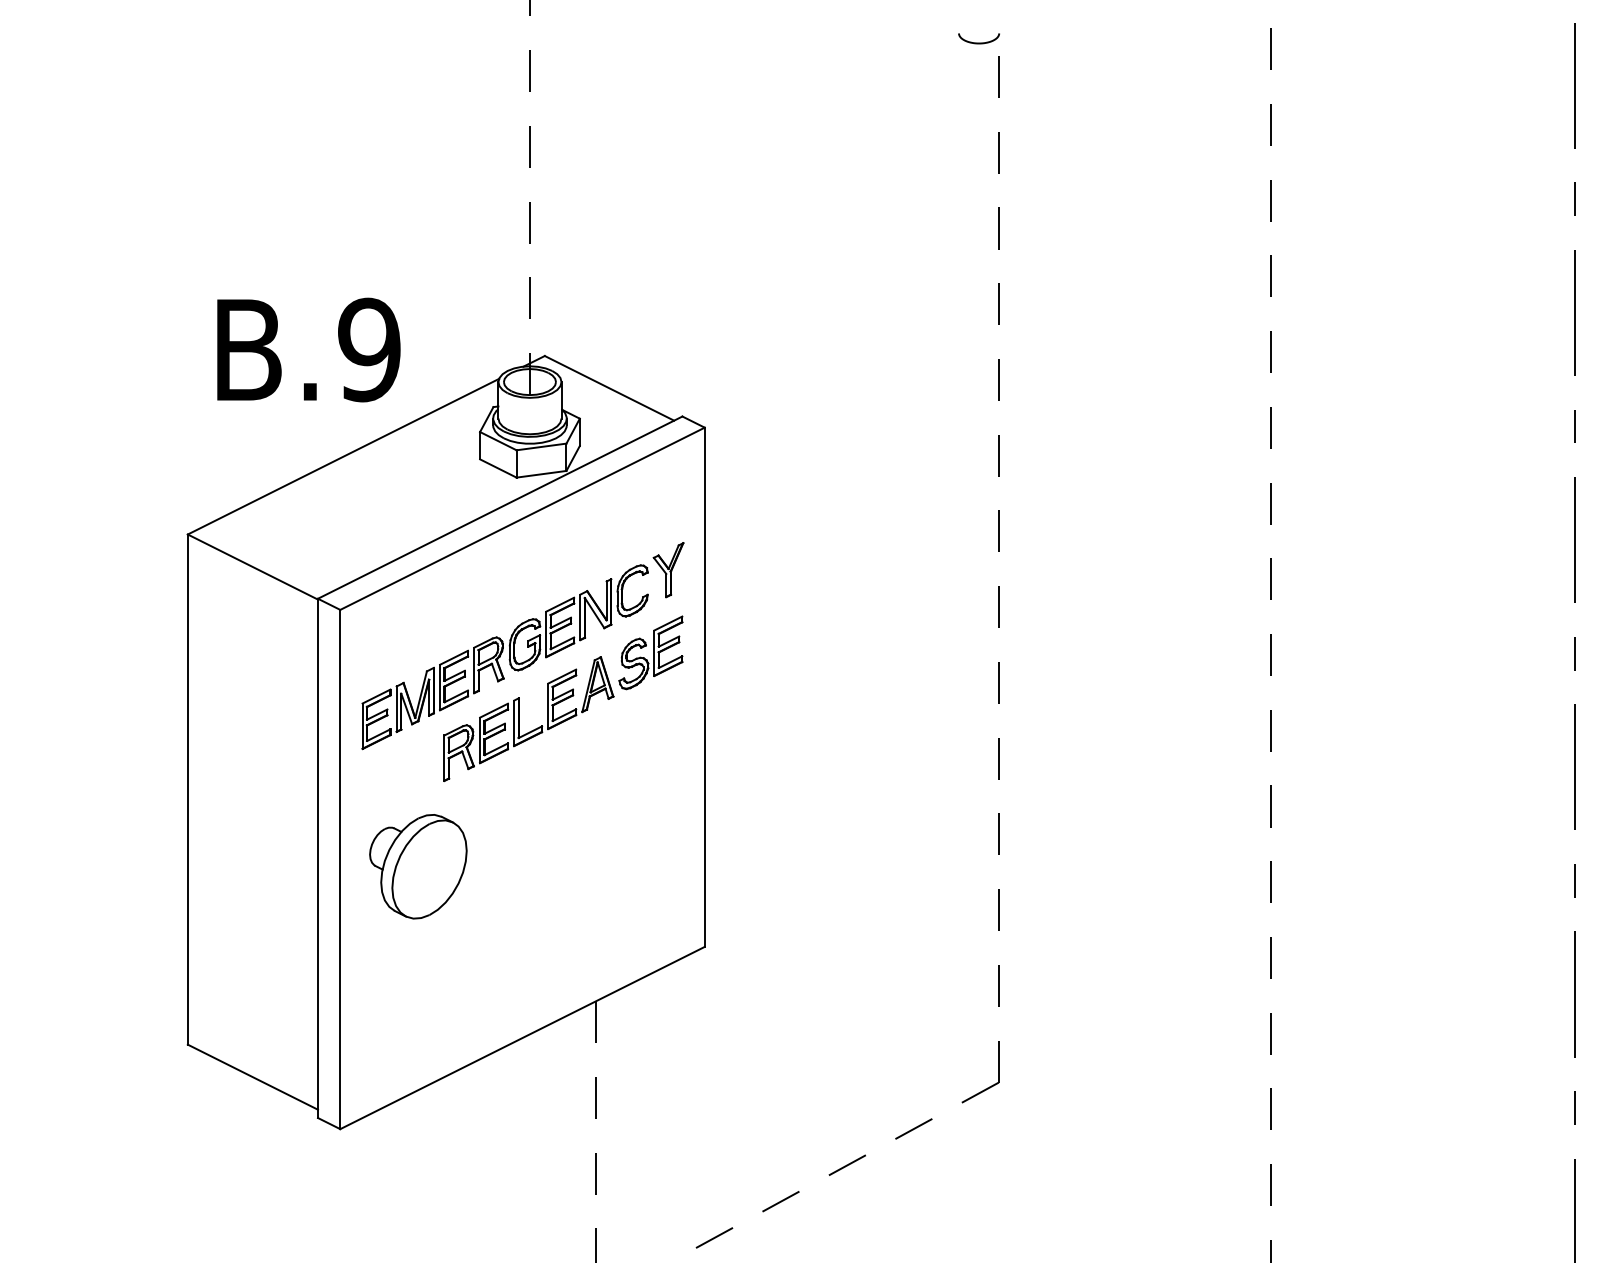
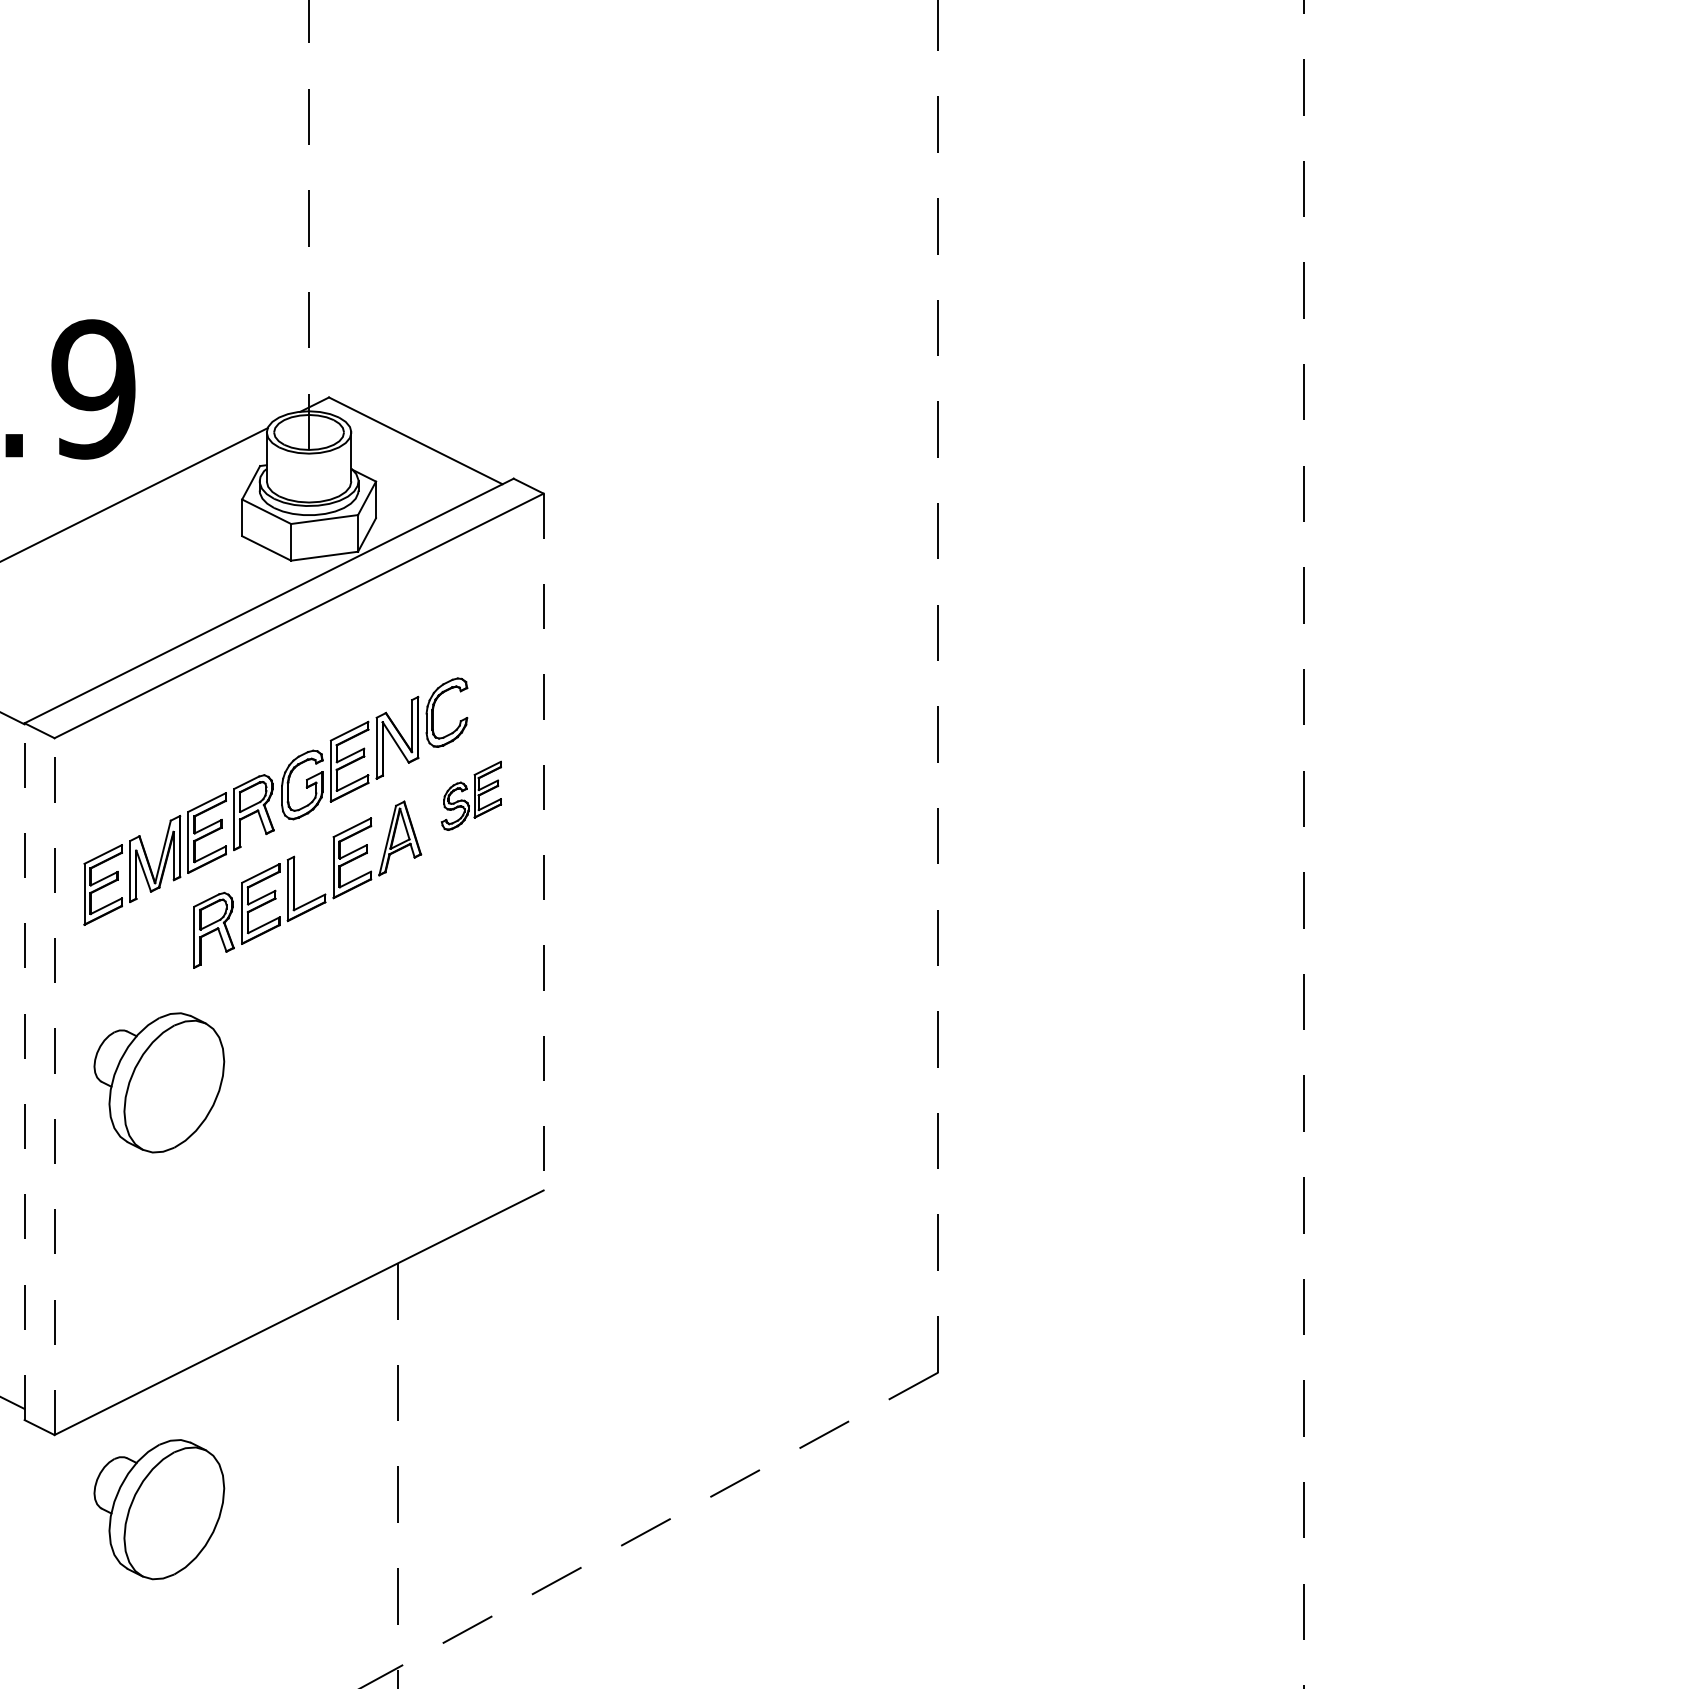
part: (668, 570) -> (495, 685), removed
part: (650, 652) -> (470, 795), size x0.7
line: (704, 687) -> (543, 842), solid -> dashed
line: (318, 858) -> (25, 1071), solid -> dashed
line: (340, 869) -> (54, 1086), solid -> dashed
part: (418, 1184) -> (159, 1509), added

